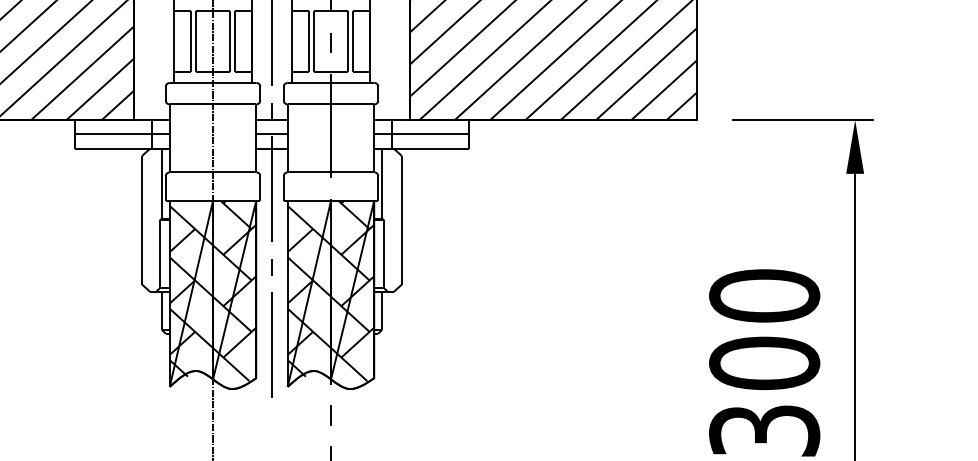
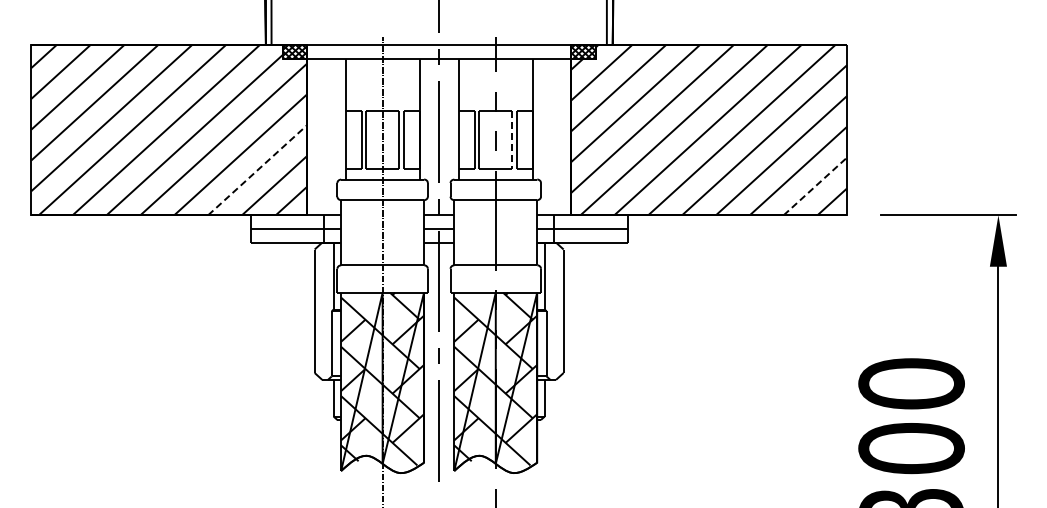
line: (348, 42) -> (512, 140), solid -> dashed
line: (82, 73) -> (257, 170), solid -> dashed
line: (664, 90) -> (815, 186), solid -> dashed

